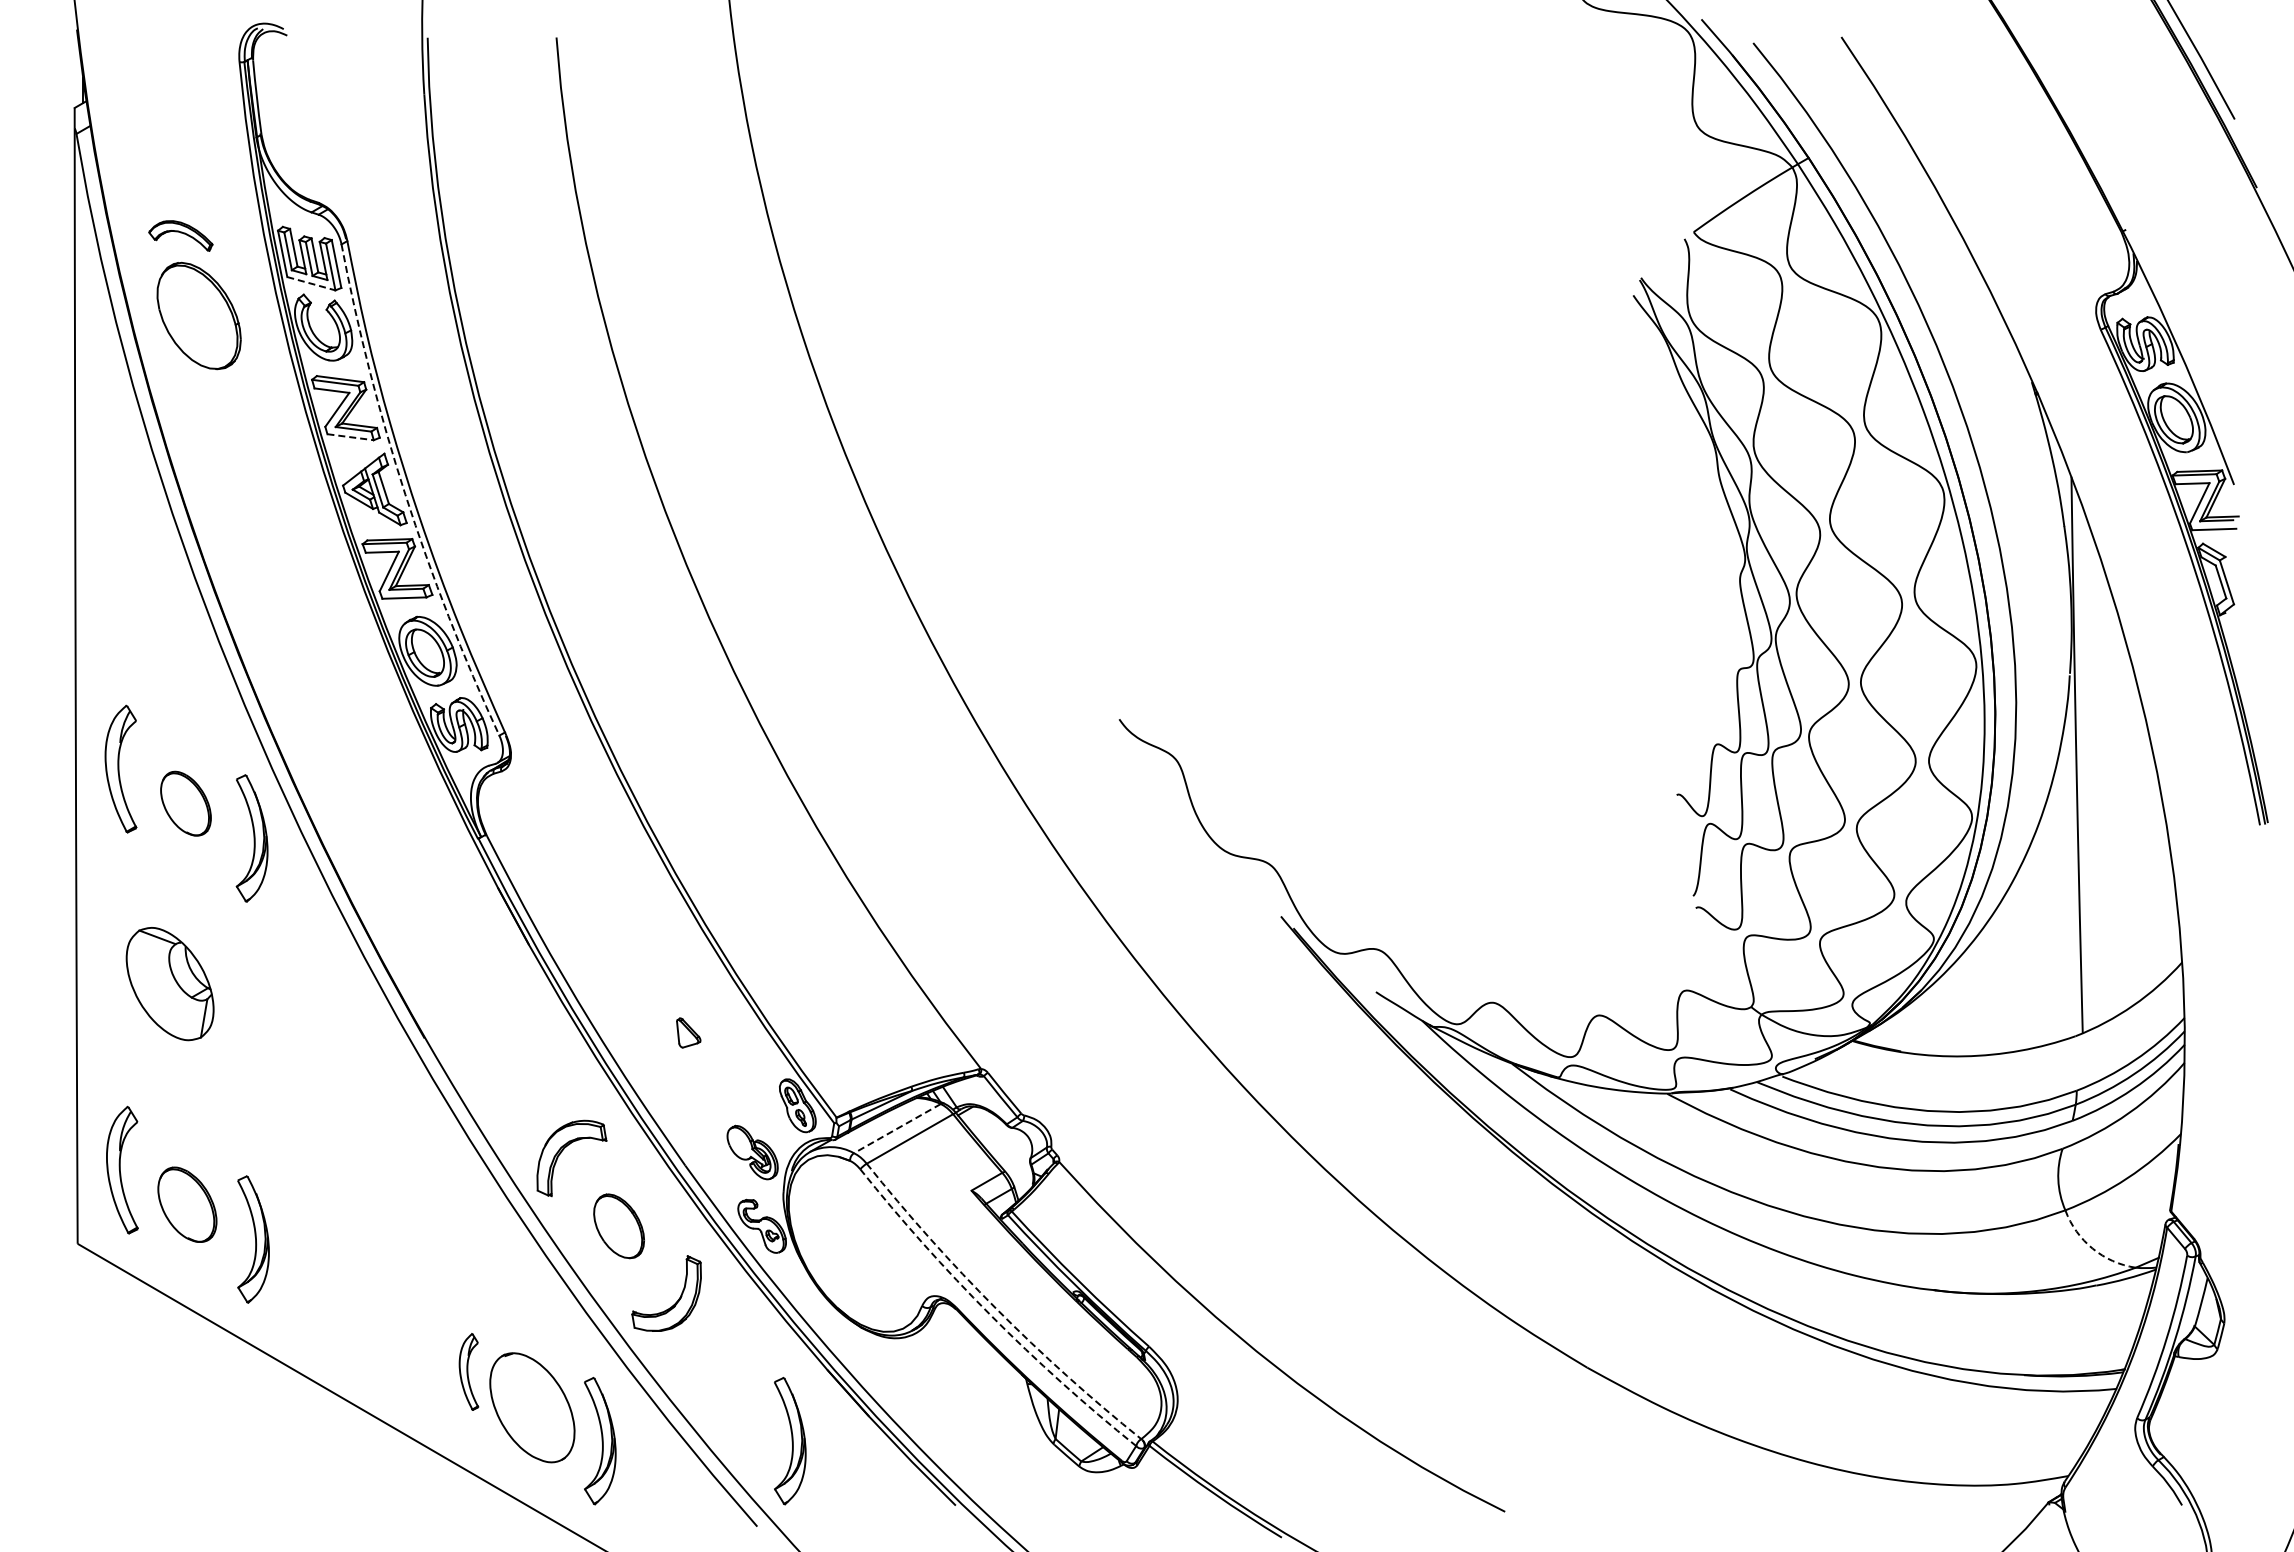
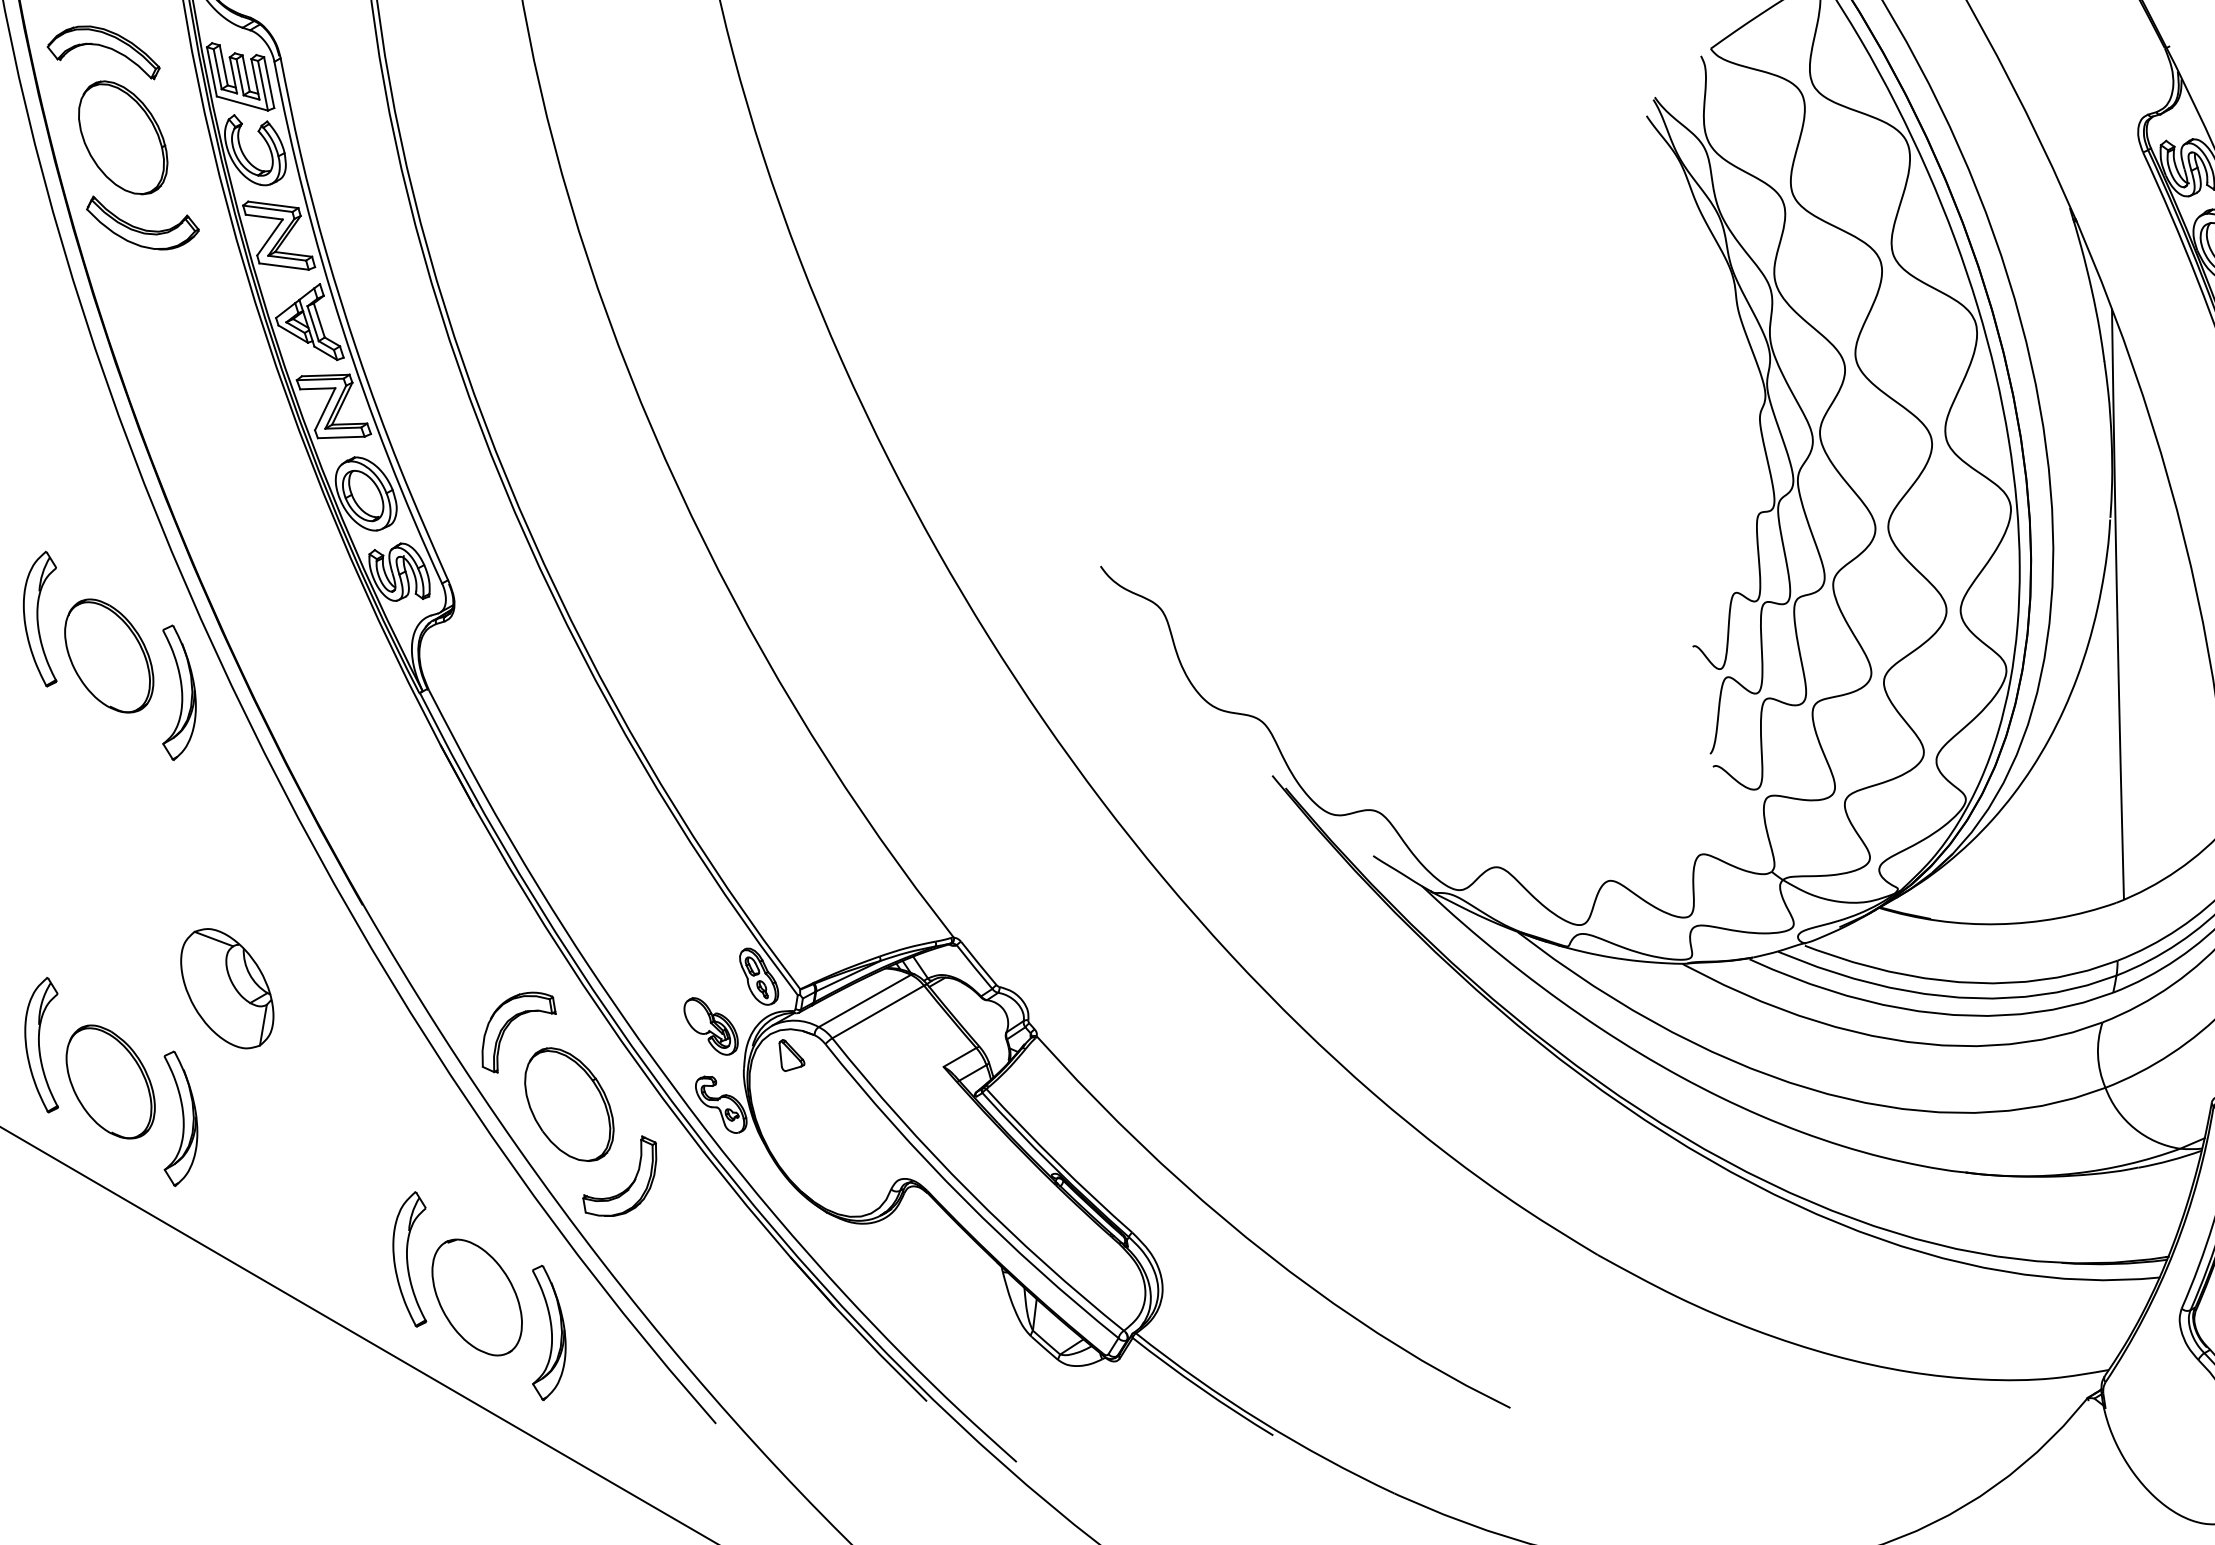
part: (180, 235) -> (103, 52), size x1.67
line: (311, 283) -> (242, 103), dashed -> solid
part: (217, 395) -> (142, 222), added
line: (351, 437) -> (285, 266), dashed -> solid
arc: (405, 494) -> (342, 327), dashed -> solid
part: (185, 803) -> (108, 655), size x1.67
part: (169, 984) -> (226, 989), moved
part: (688, 1032) -> (791, 1055), moved
line: (897, 1128) -> (864, 1000), dashed -> solid
part: (187, 1204) -> (110, 1081), size x1.43
part: (618, 1226) -> (568, 1104), size x1.67
arc: (2092, 1248) -> (2134, 1128), dashed -> solid
arc: (996, 1308) -> (970, 1192), dashed -> solid
arc: (990, 1315) -> (963, 1199), dashed -> solid
part: (468, 1371) -> (409, 1258), size x1.67
part: (790, 1441) -> (751, 1333), removed

